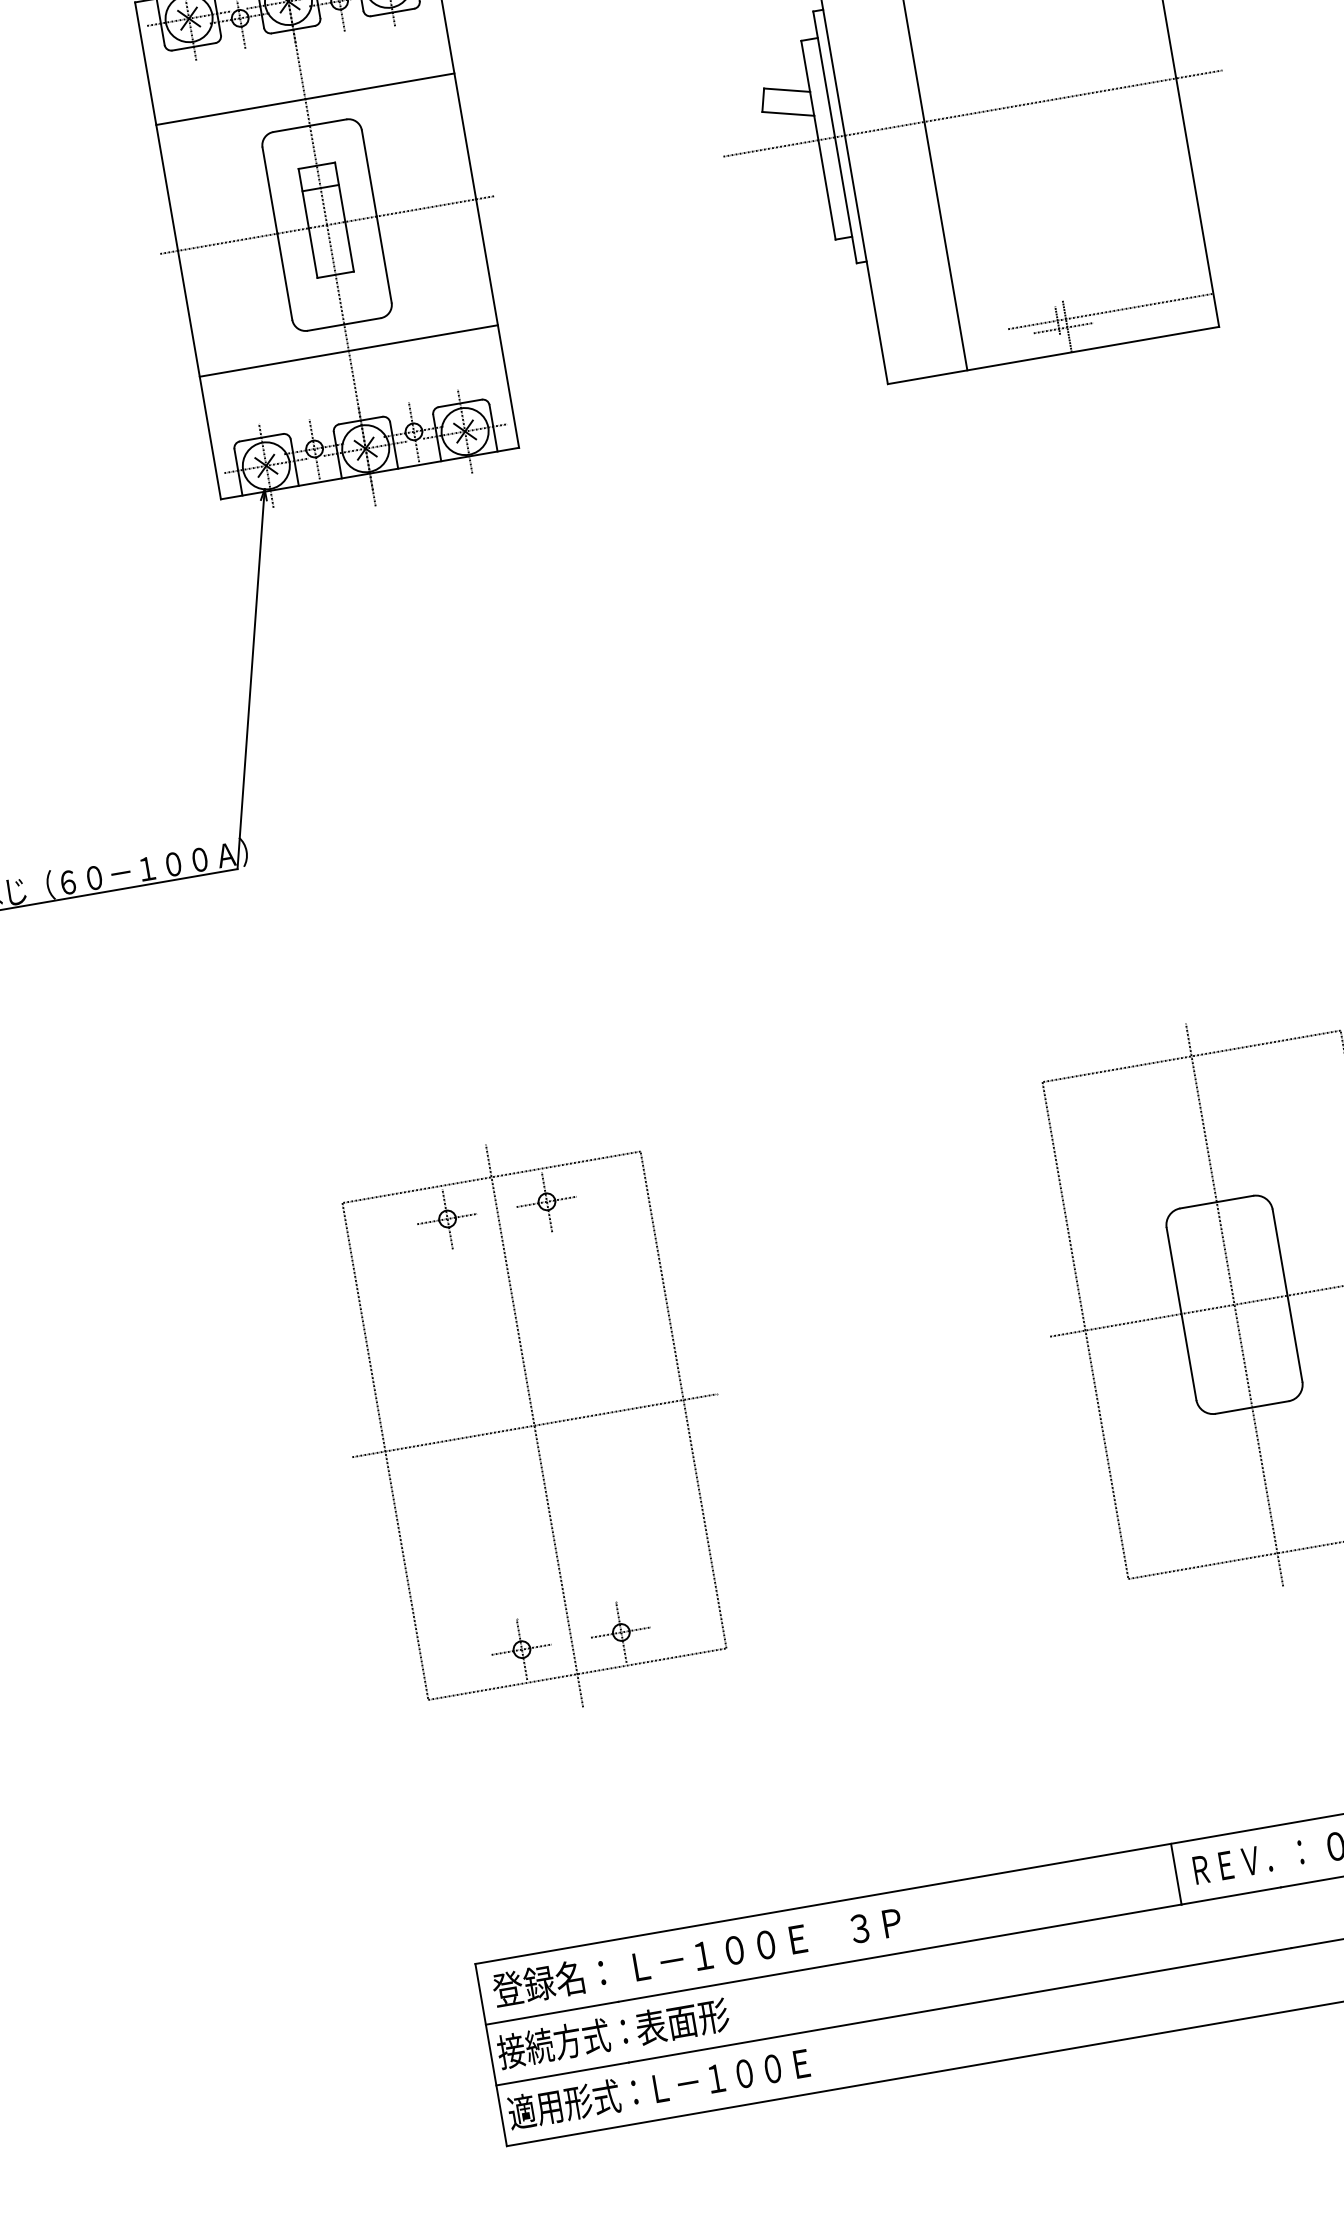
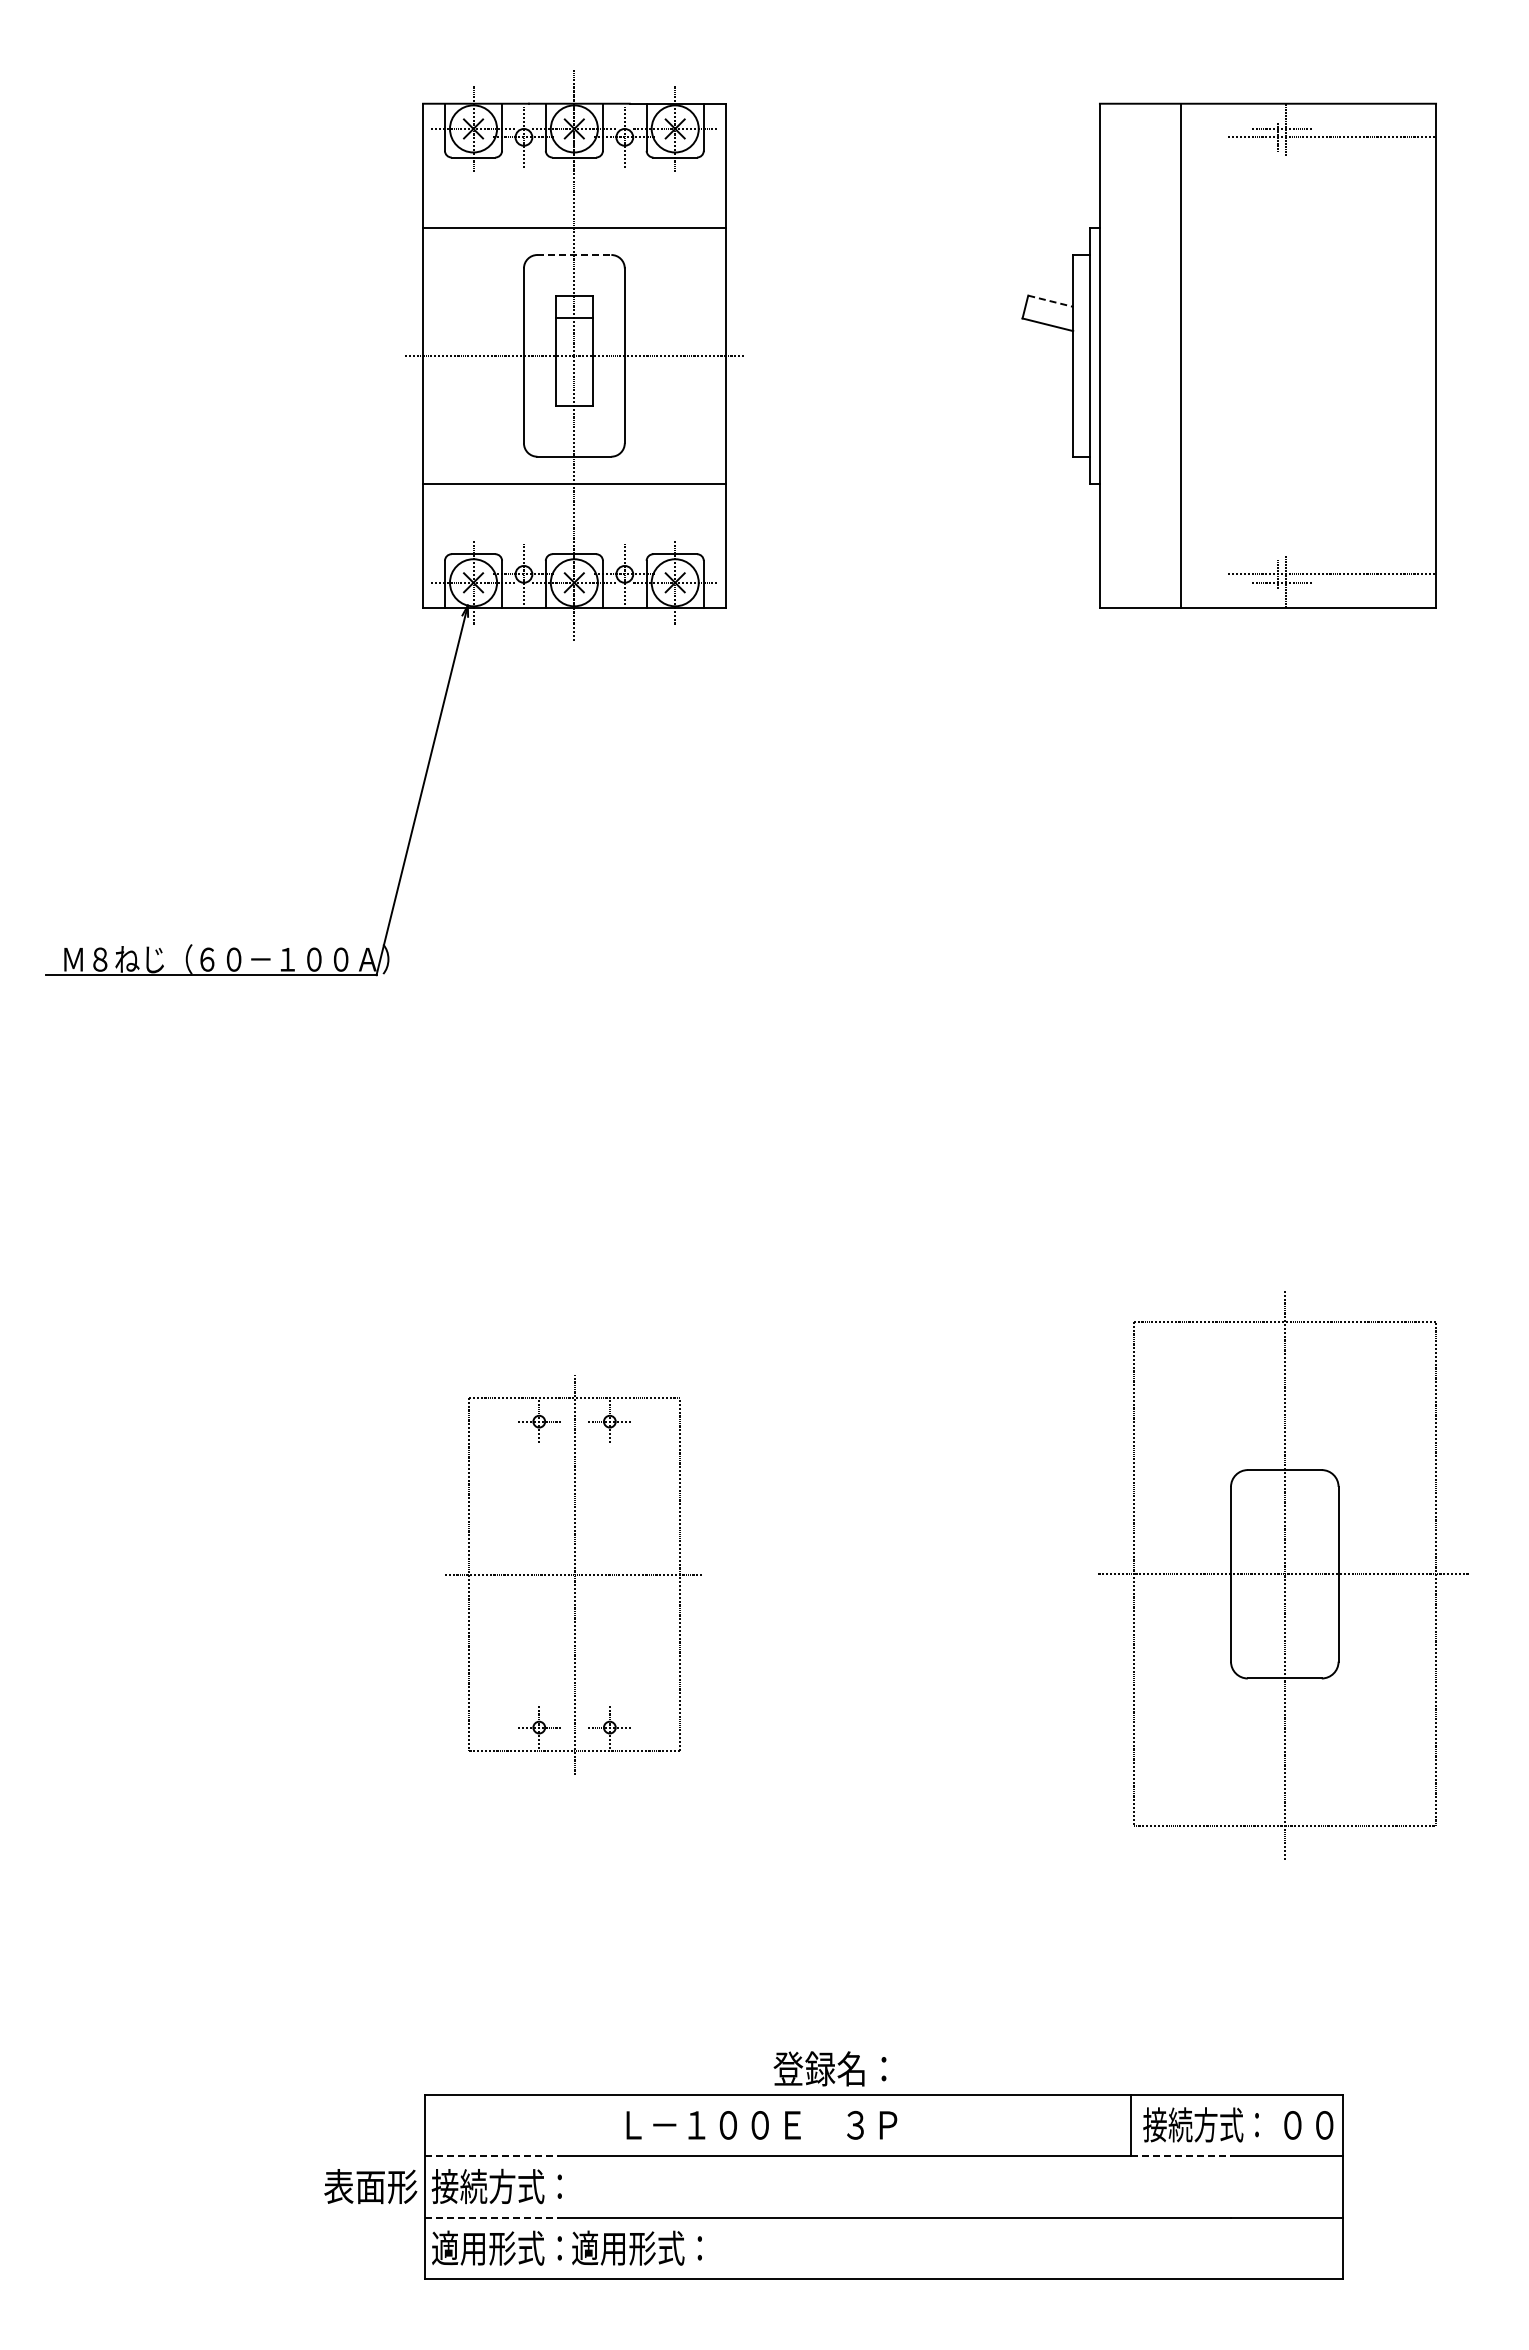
line: (788, 90) -> (1051, 301), solid -> dashed
line: (972, 113) -> (1229, 355), removed
line: (310, 126) -> (574, 255), solid -> dashed
part: (534, 1426) -> (574, 1575), size x0.7
text: (1238, 1862) -> (1193, 2124), ＲＥＶ．： -> 接続方式：
line: (1231, 1896) -> (1181, 2156), solid -> dashed
text: (767, 1944) -> (761, 2125), moved
text: (548, 1981) -> (829, 2068), moved
line: (552, 2013) -> (492, 2156), solid -> dashed
text: (682, 2021) -> (370, 2186), moved
line: (563, 2073) -> (492, 2217), solid -> dashed
text: (728, 2075) -> (654, 2247), Ｌ－１００Ｅ -> 適用形式：

